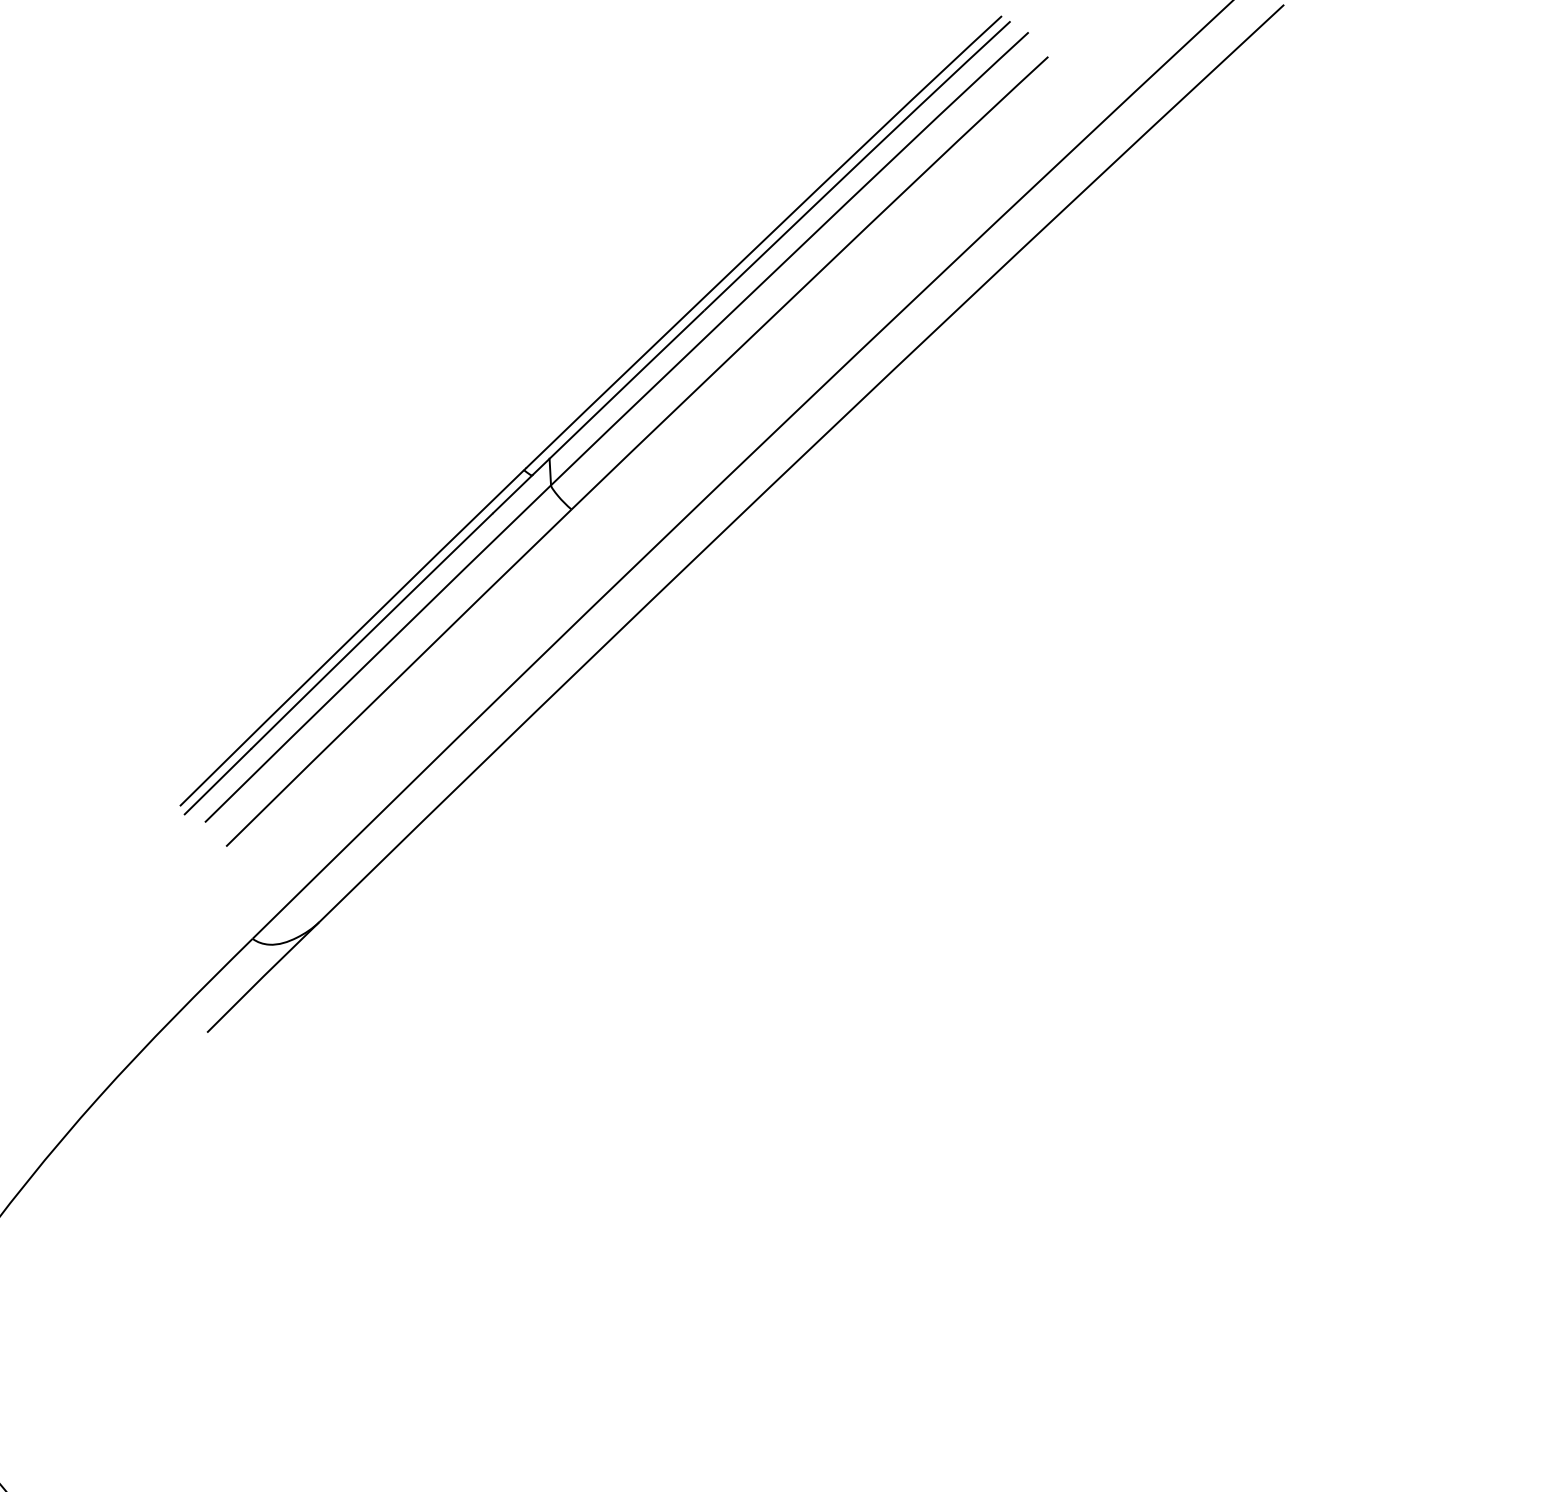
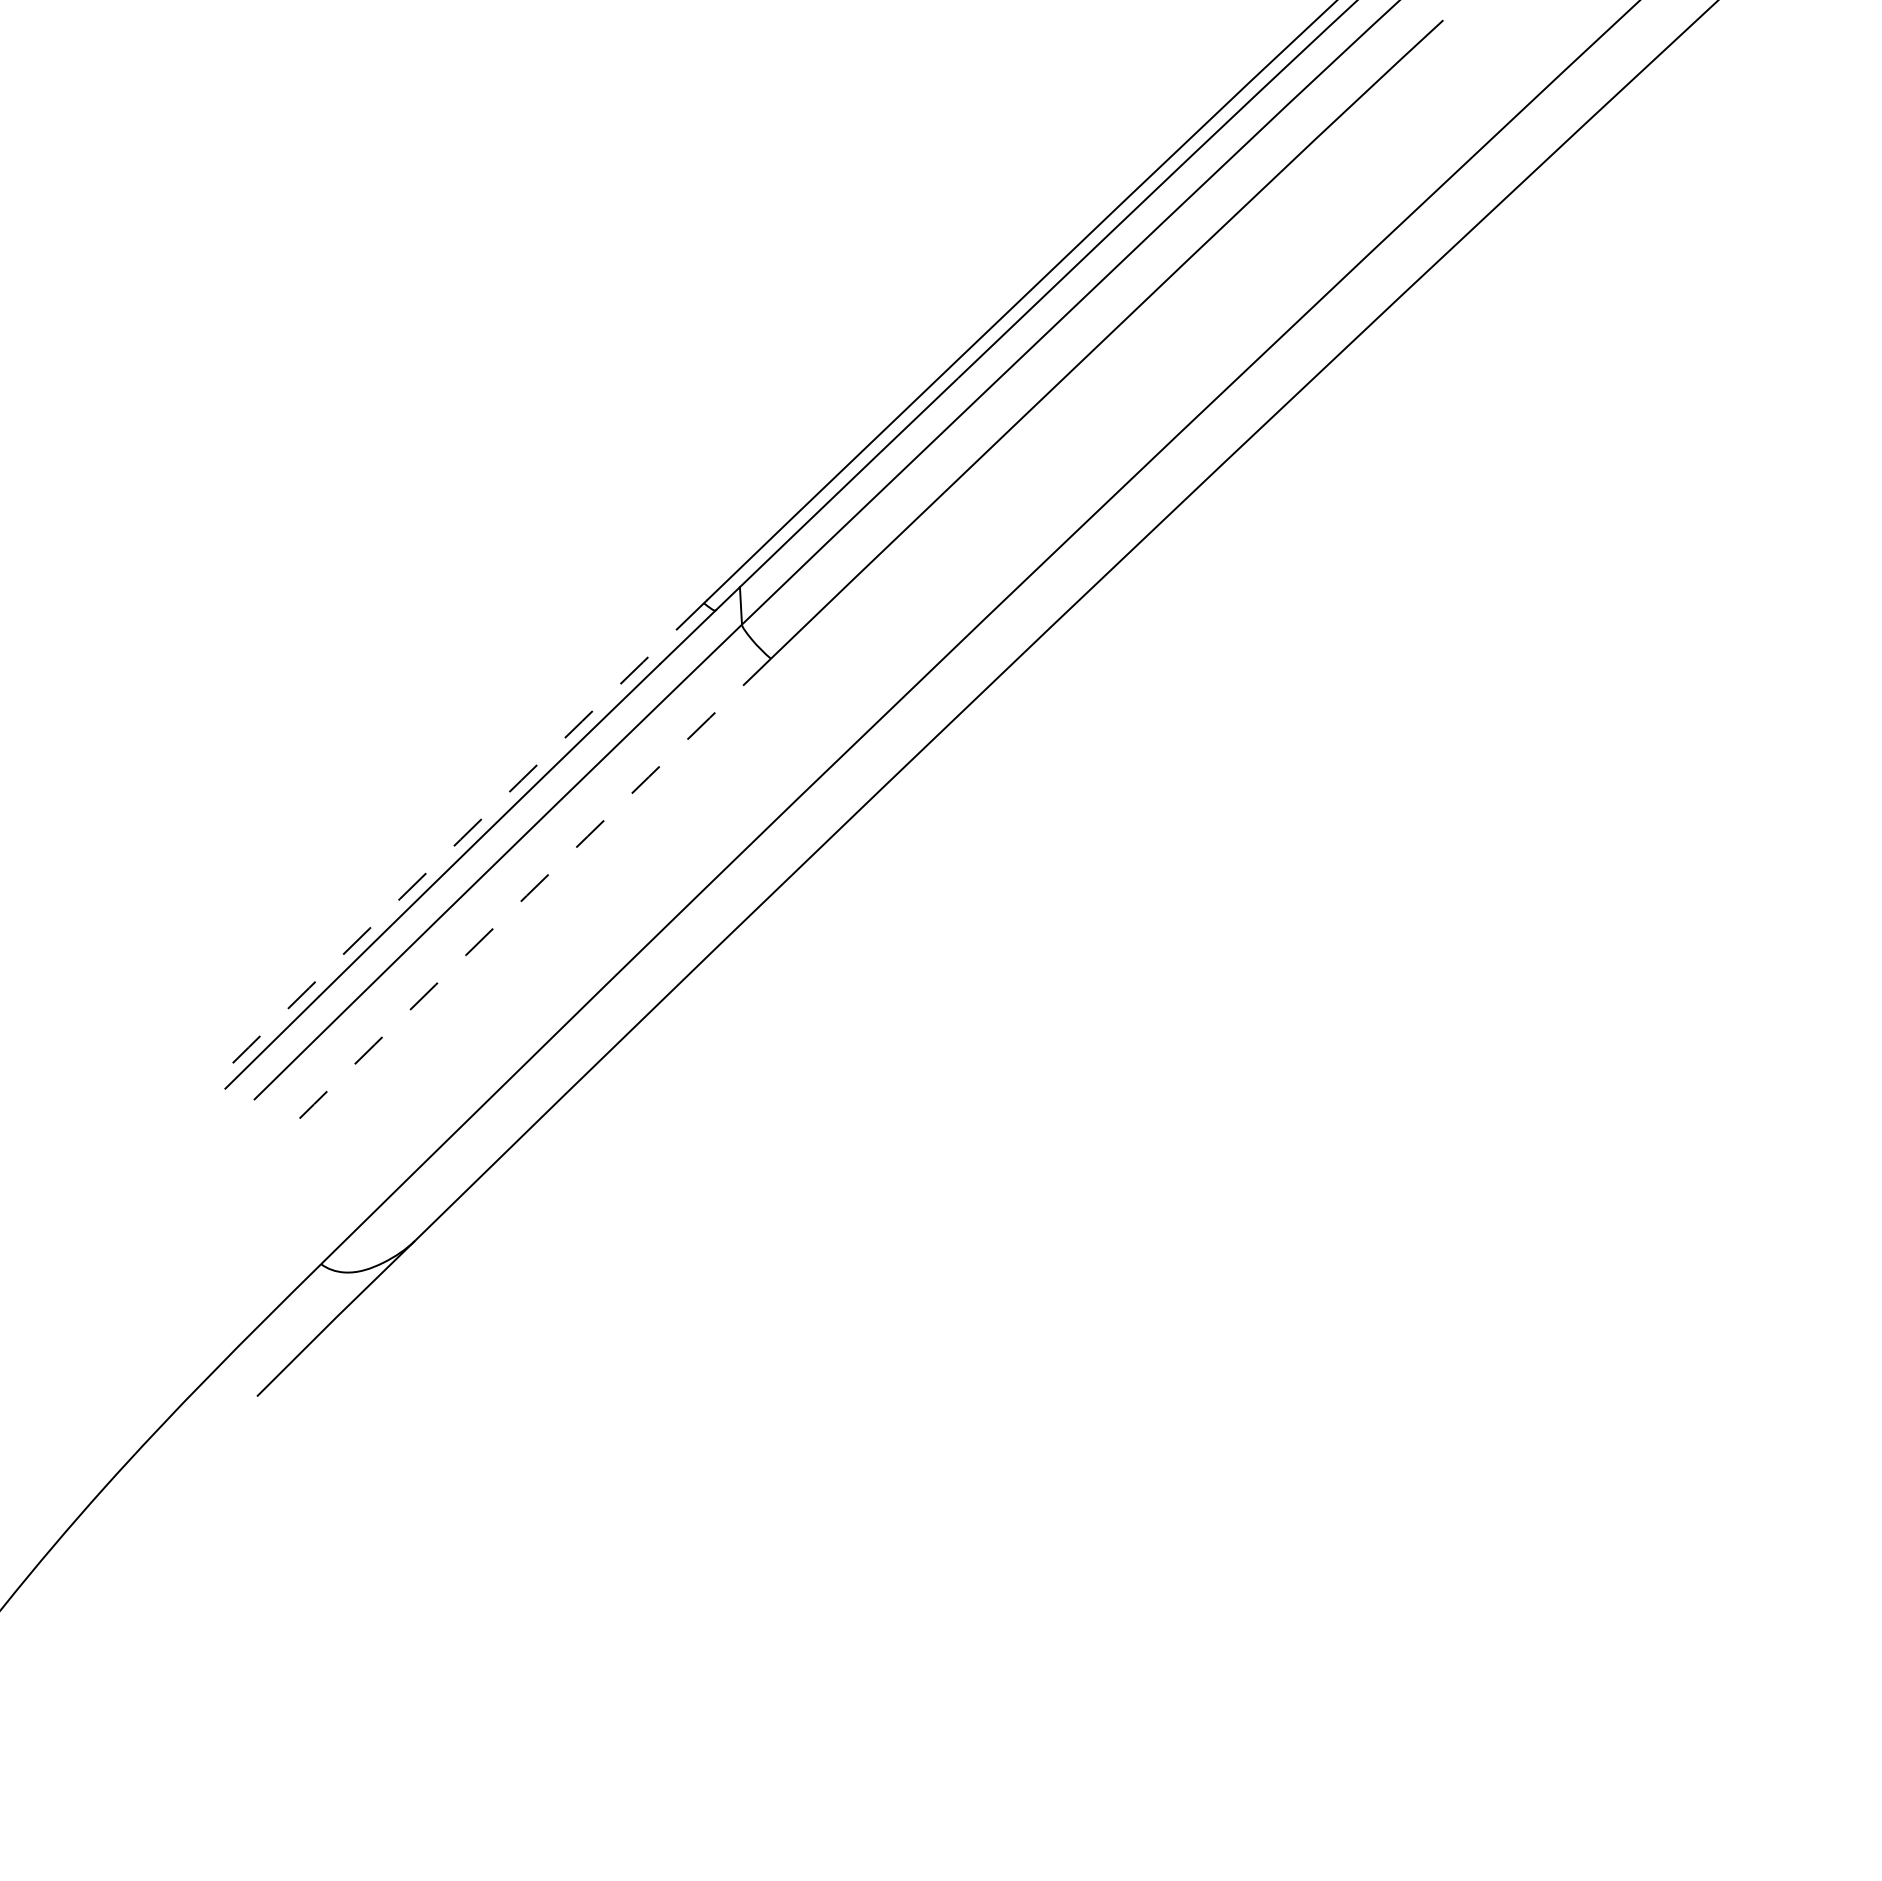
arc: (351, 637) -> (460, 839), solid -> dashed
arc: (398, 677) -> (526, 895), solid -> dashed

